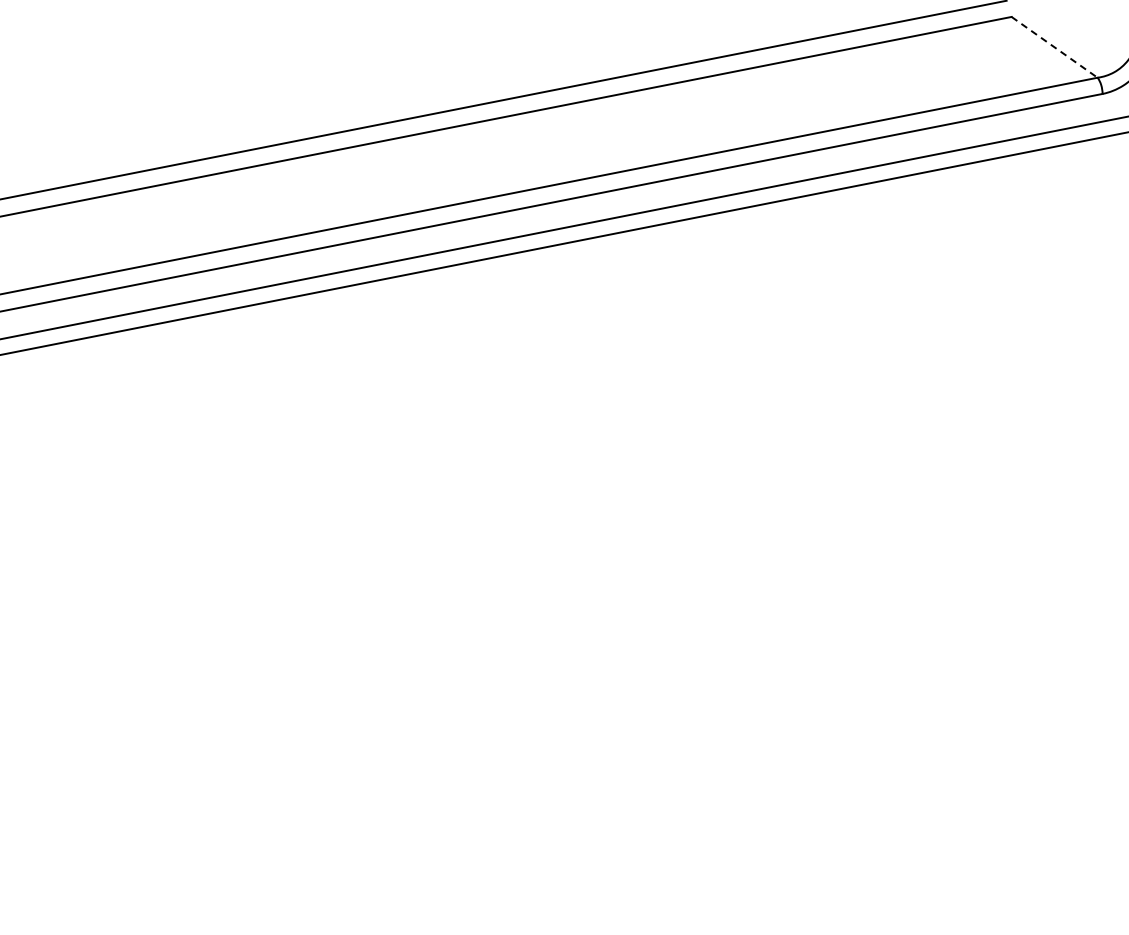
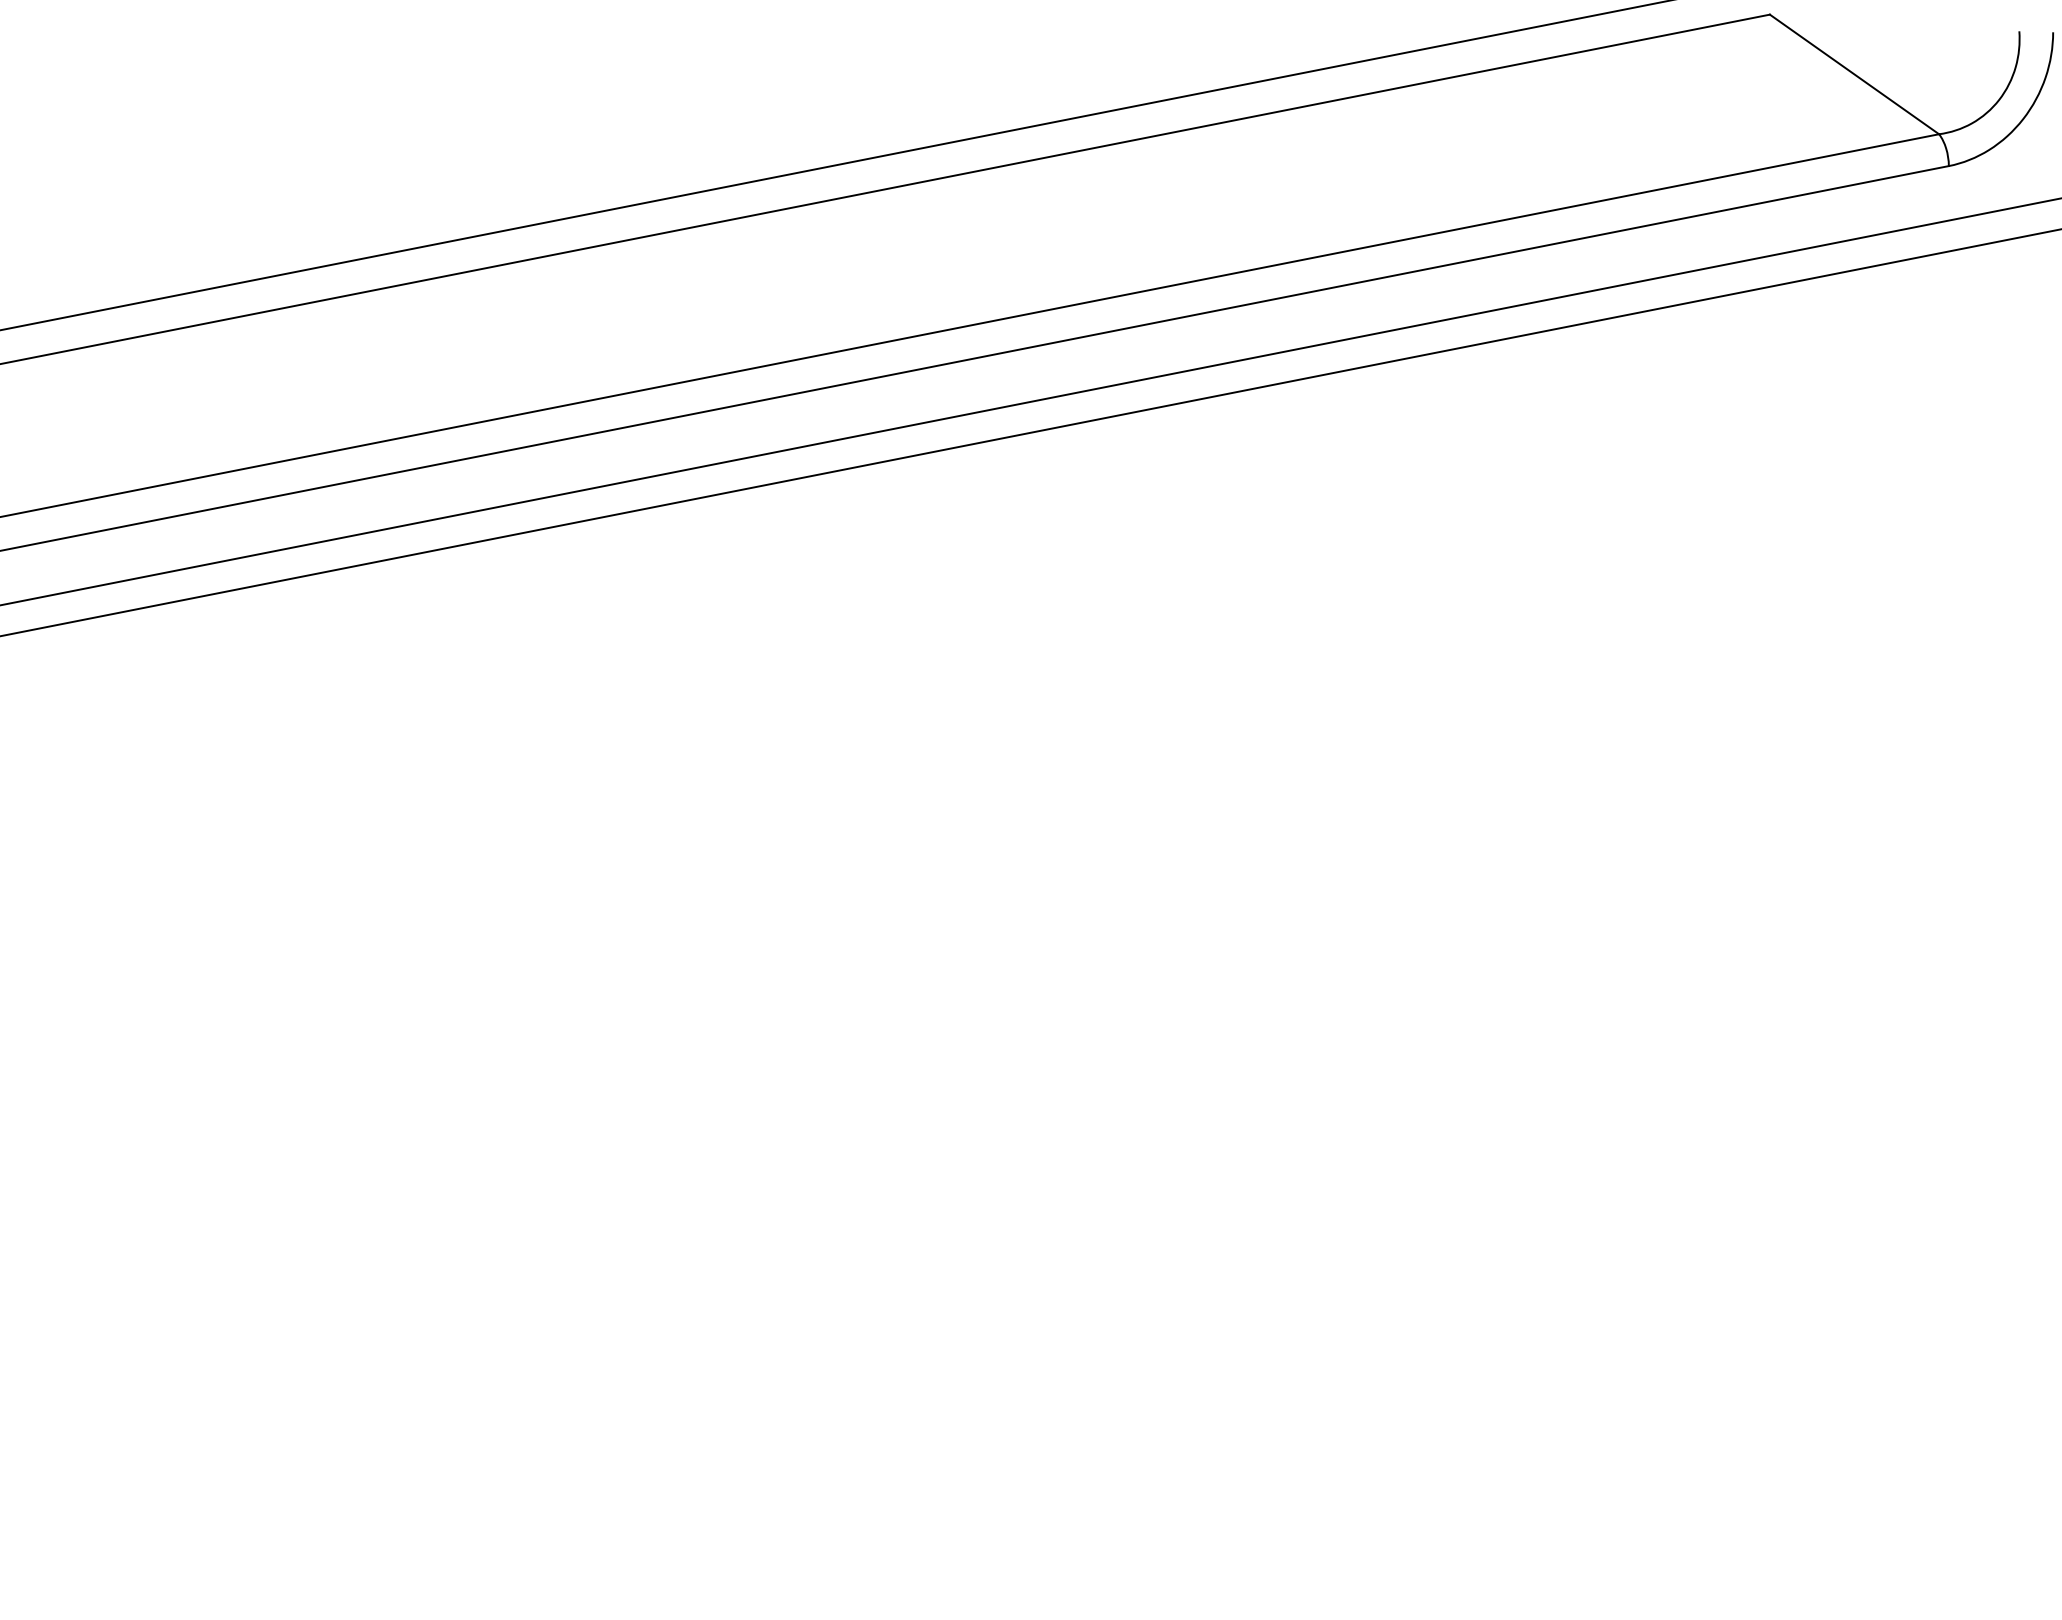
line: (1054, 47) -> (1854, 74), dashed -> solid

